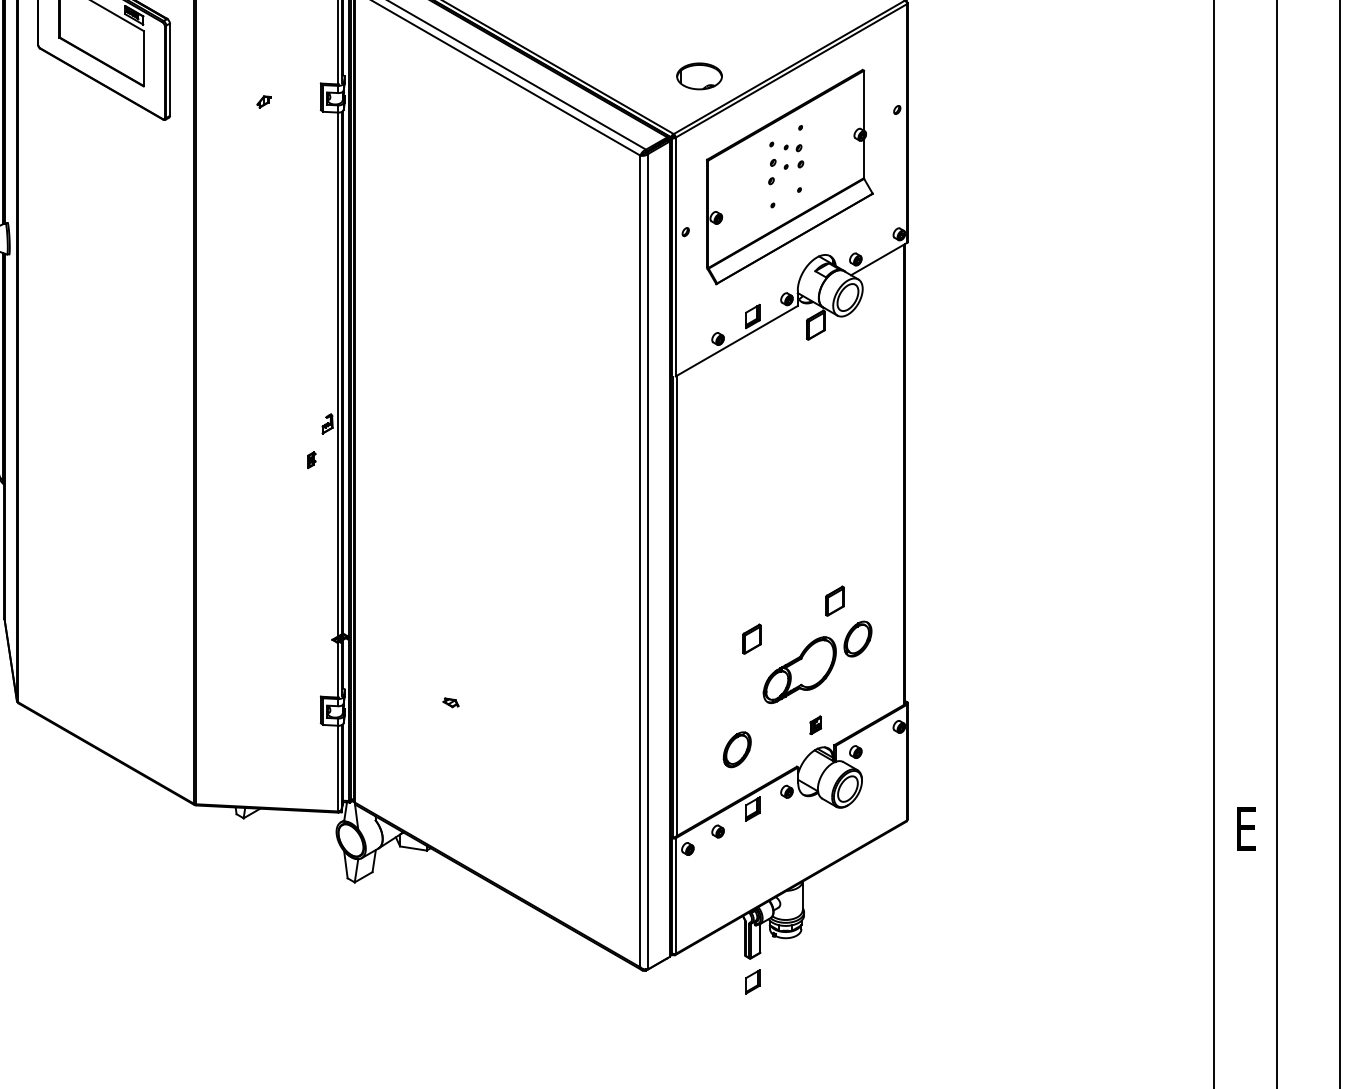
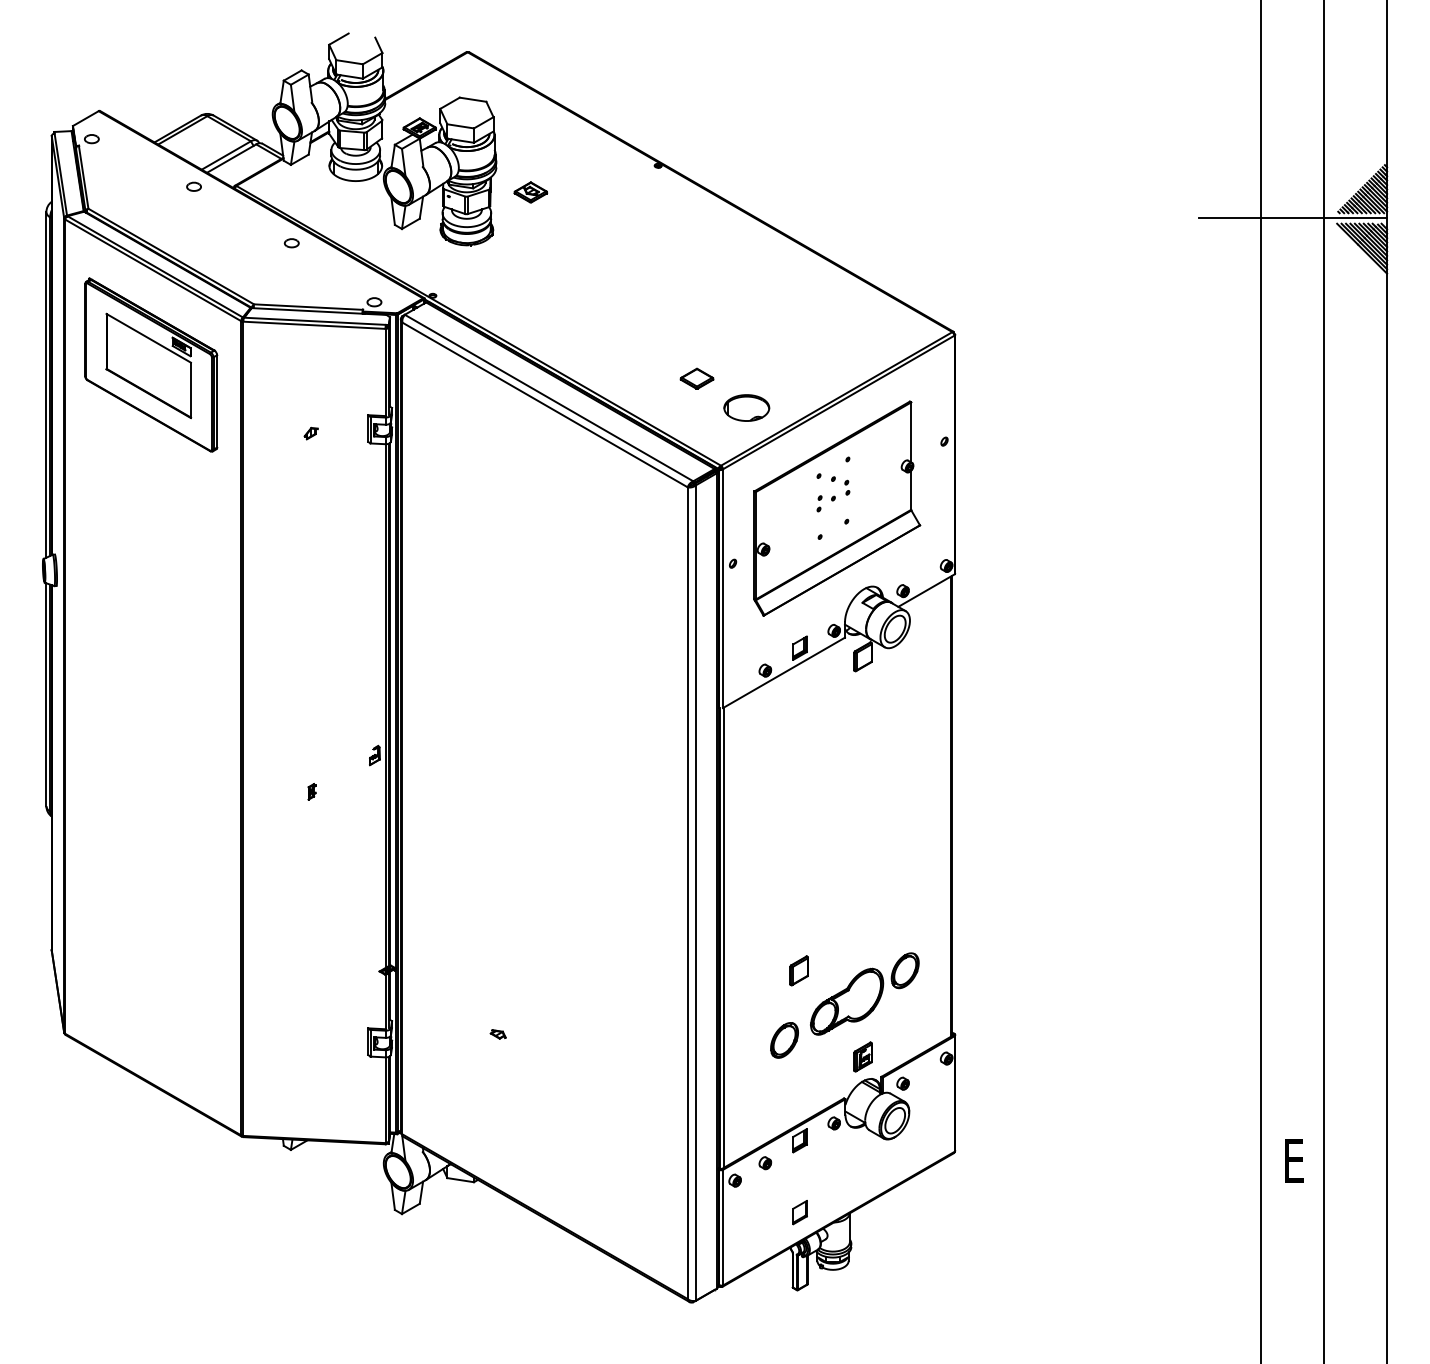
part: (649, 46) -> (696, 378), added
part: (800, 155) -> (847, 487), size x0.62
part: (772, 171) -> (819, 503), size x0.62
part: (311, 459) -> (311, 791), moved
part: (834, 600) -> (881, 932), removed
part: (815, 724) -> (862, 1056), size x1.67
part: (737, 749) -> (784, 1040), moved
part: (752, 981) -> (799, 1212), moved

